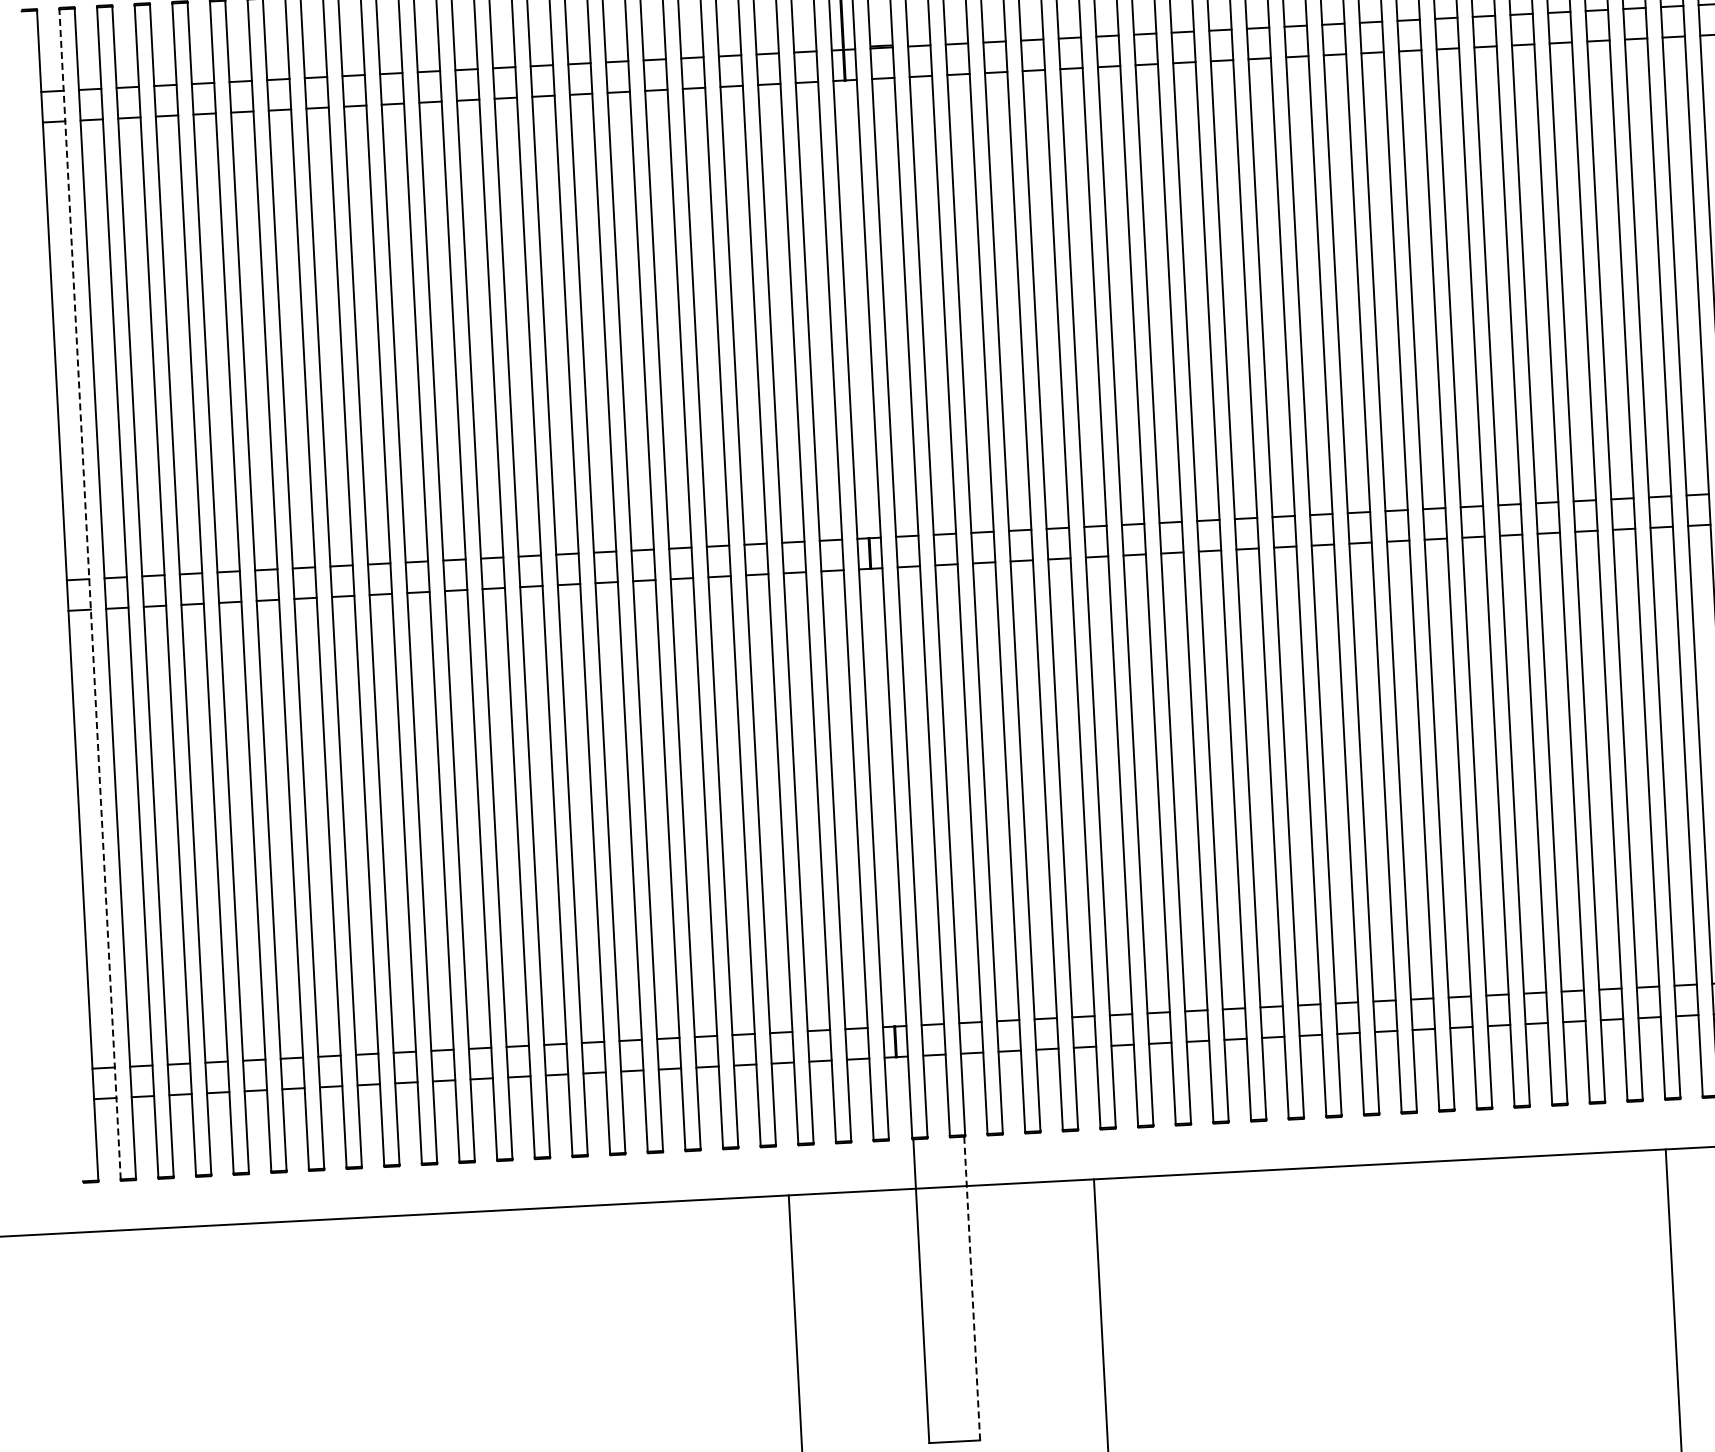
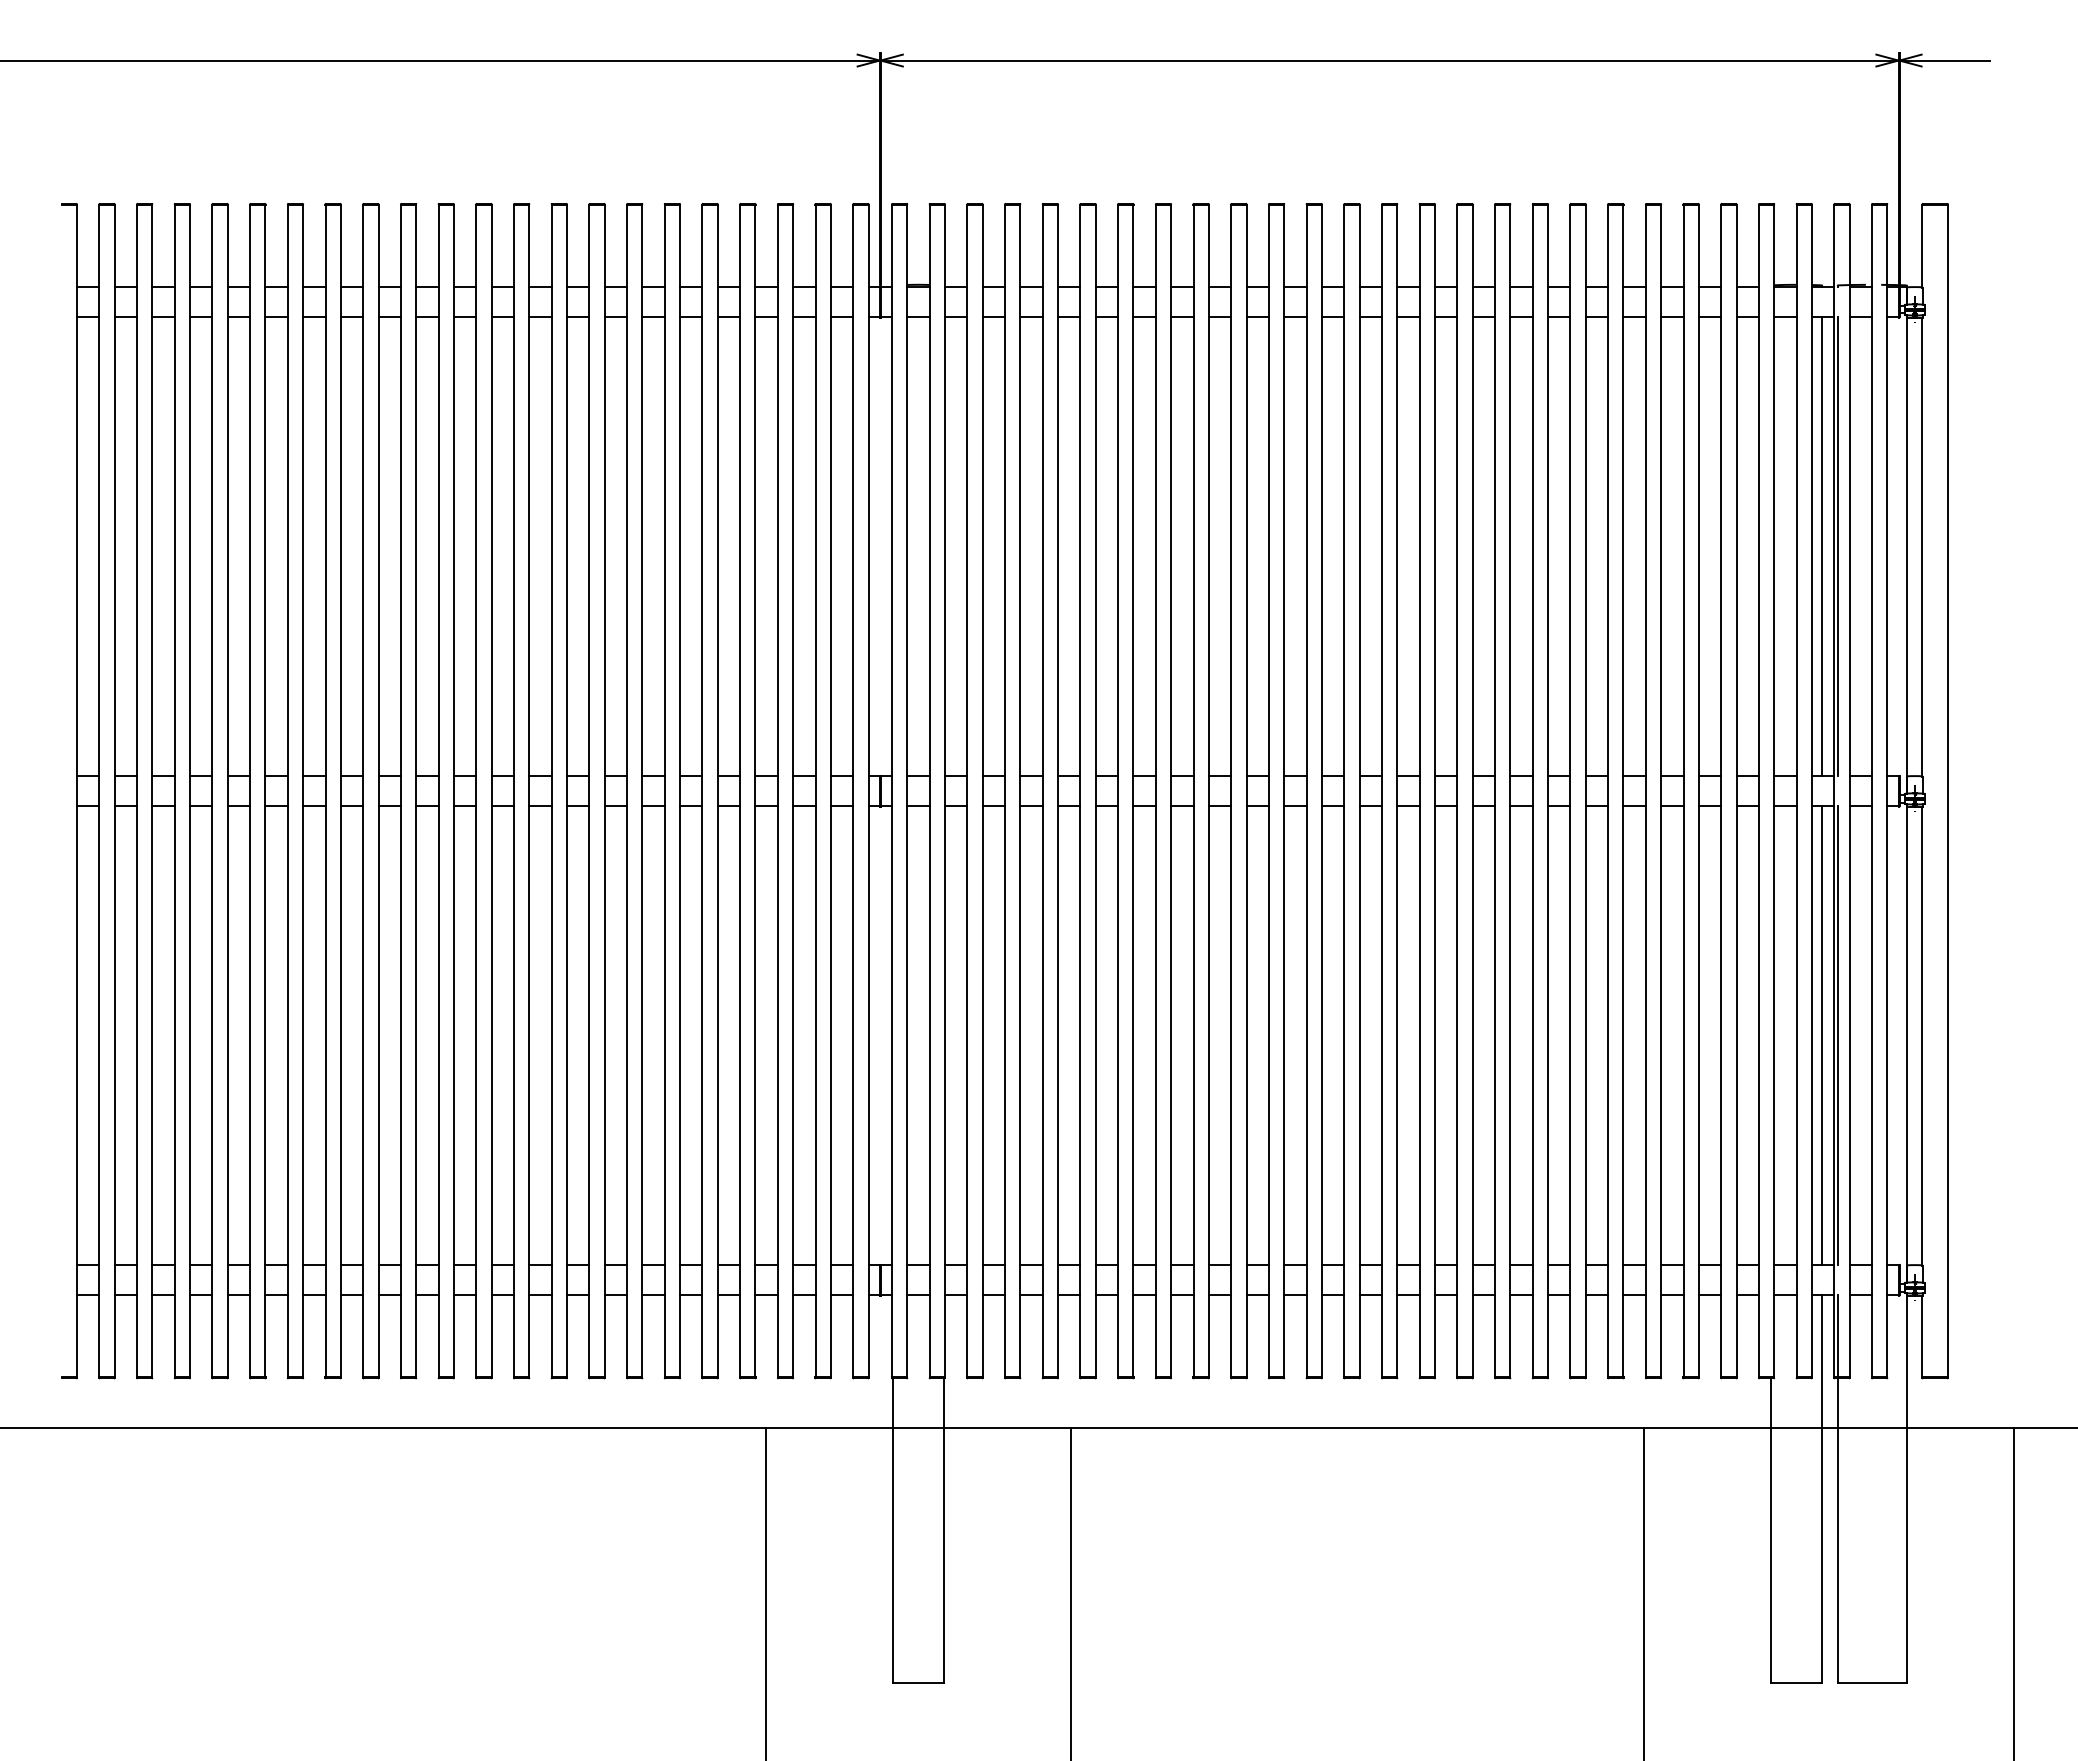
line: (90, 594) -> (99, 791), dashed -> solid
line: (971, 1288) -> (943, 1530), dashed -> solid

